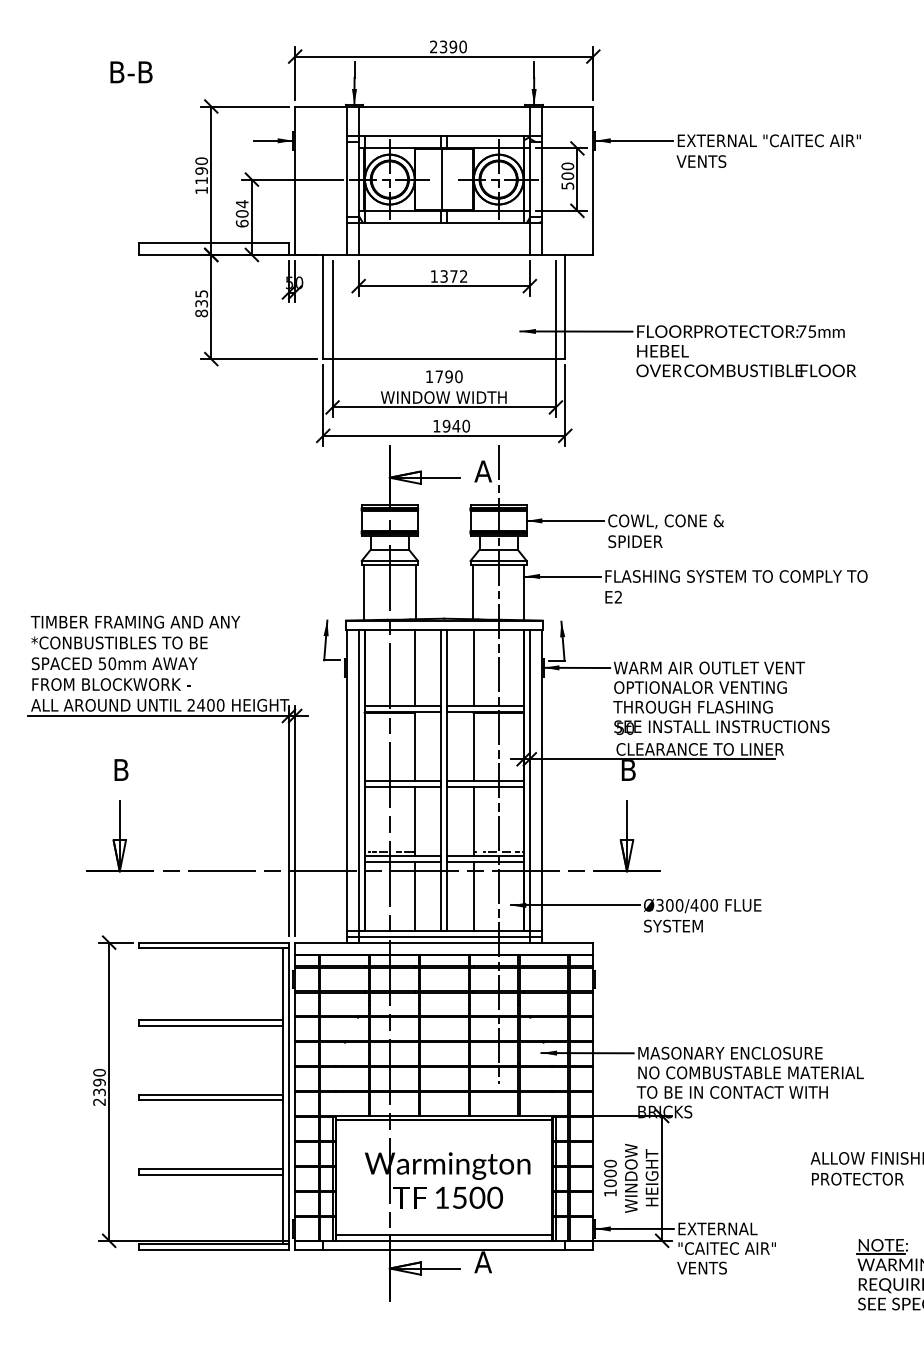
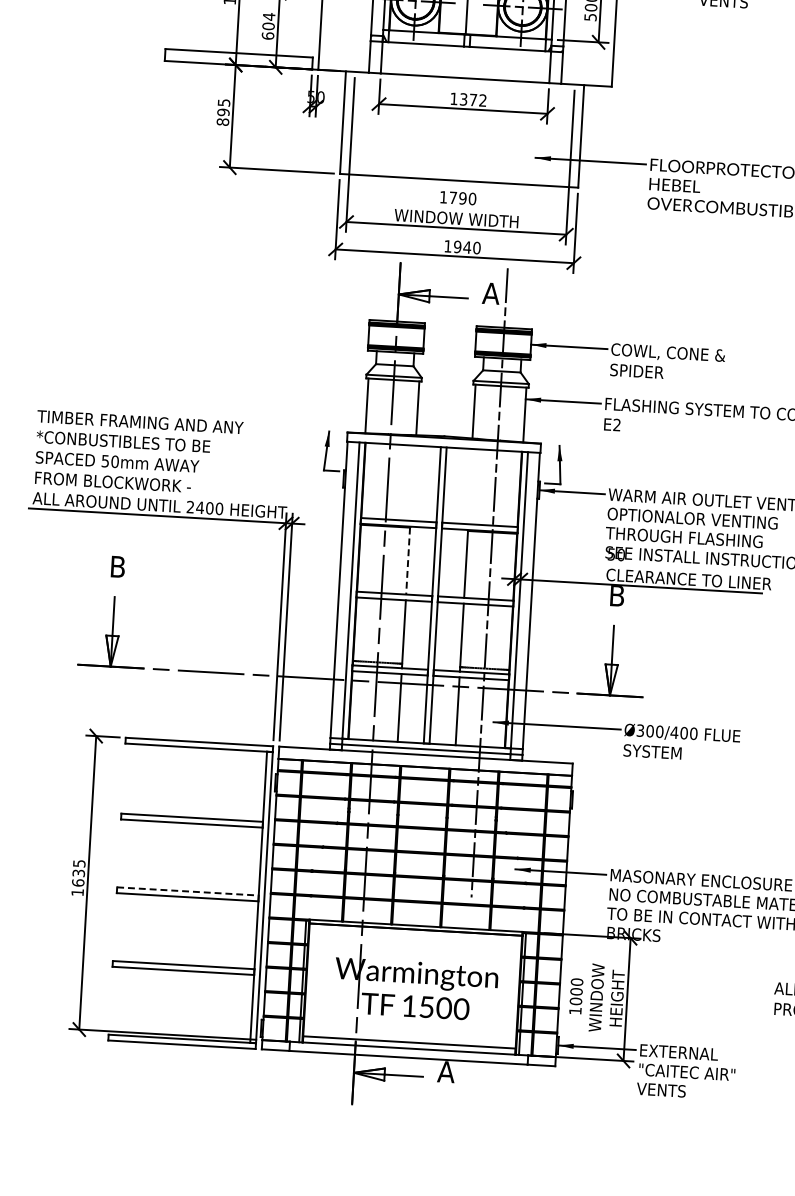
text: (201, 303) -> (223, 112), 835 -> 895
line: (414, 667) -> (412, 482), removed
line: (473, 667) -> (470, 485), removed
line: (414, 747) -> (407, 561), solid -> dashed
text: (99, 1087) -> (78, 878), 2390 -> 1635
line: (211, 1094) -> (188, 891), solid -> dashed

